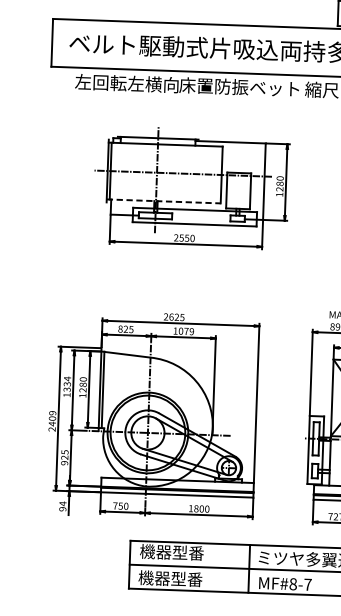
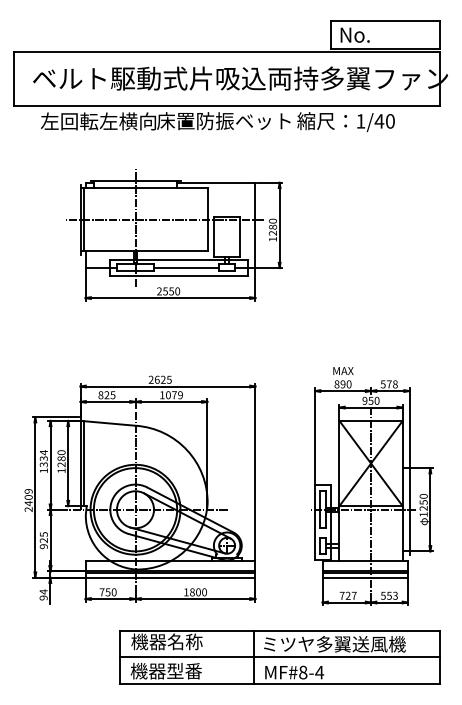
line: (164, 201) -> (144, 251), dashed -> solid
line: (201, 218) -> (186, 268), added
text: (187, 552) -> (184, 641), 機器型番 -> 機器名称
text: (307, 584) -> (319, 672), MF#8-7 -> MF#8-4

